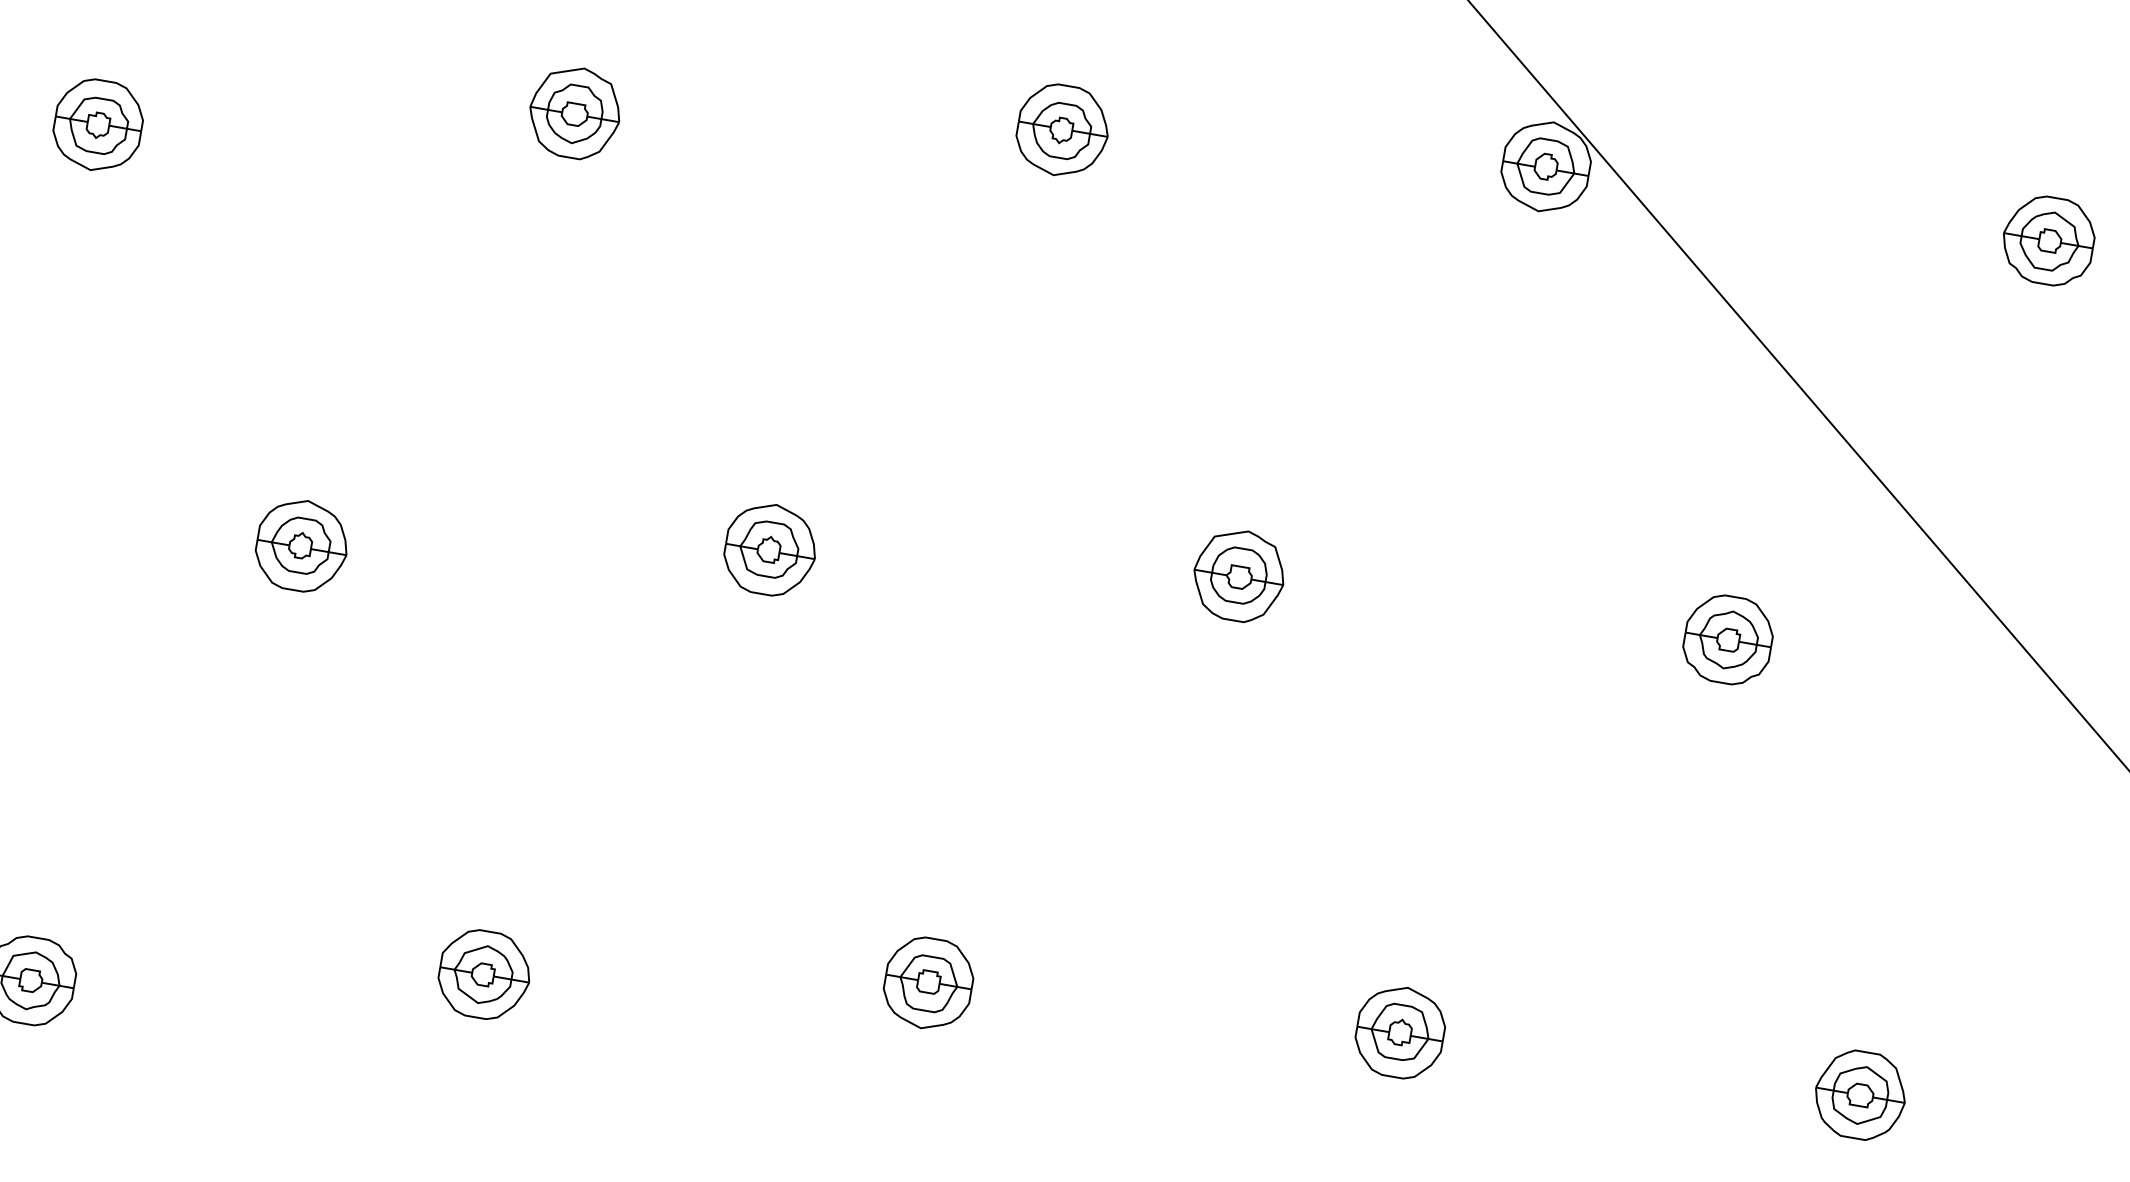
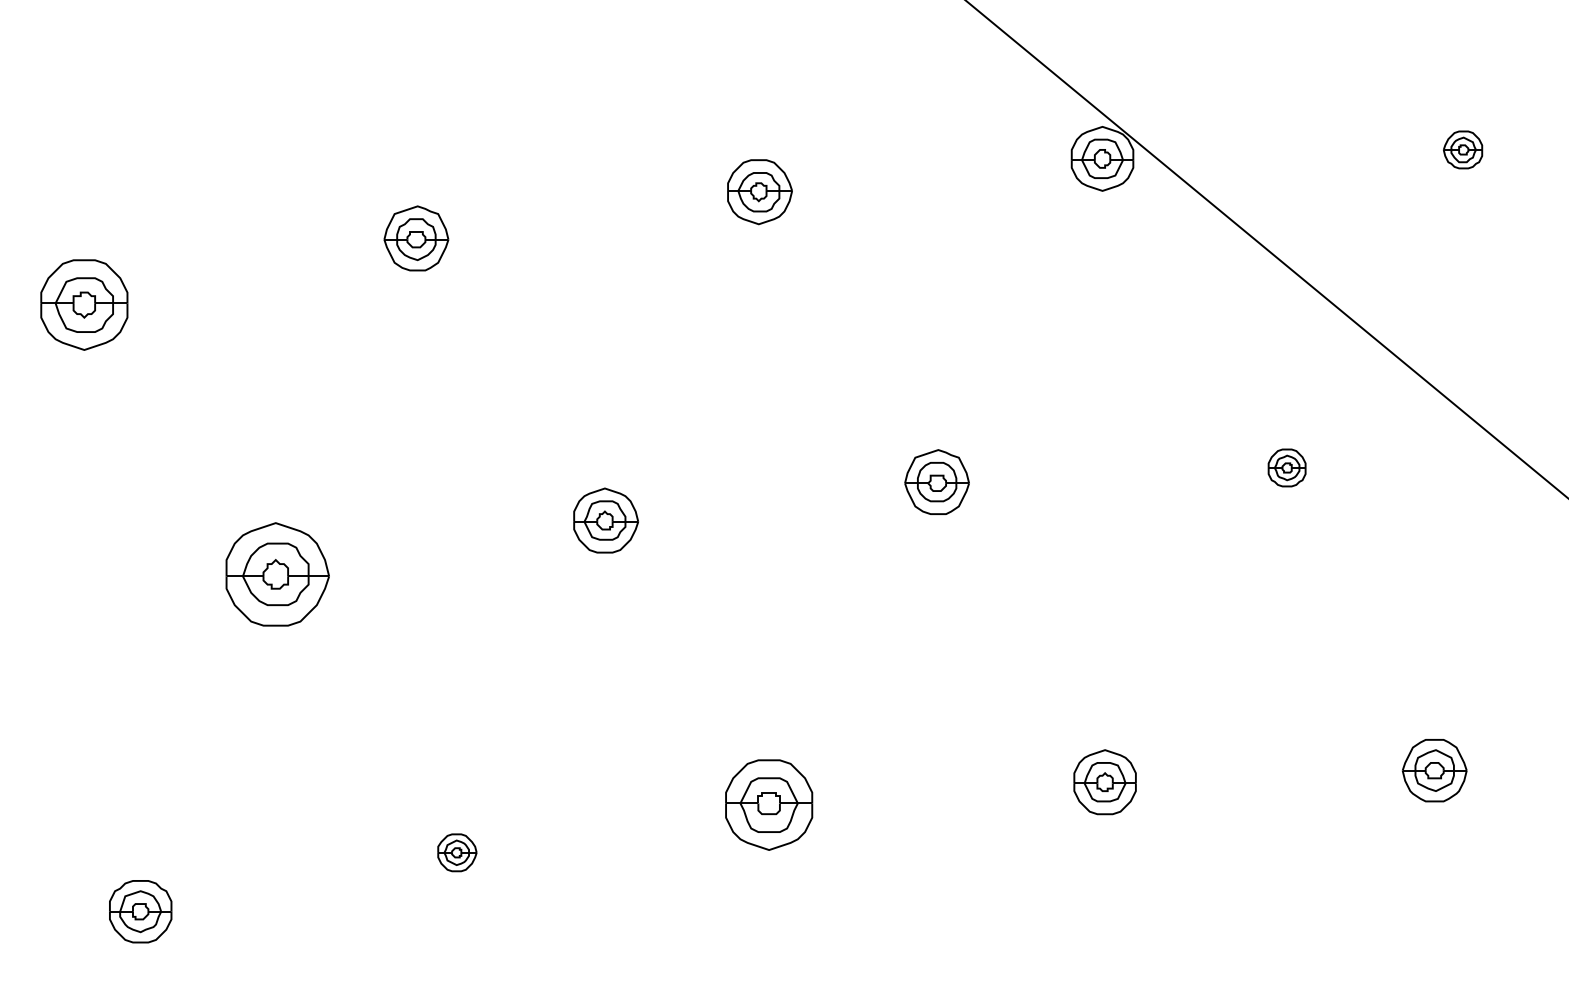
part: (97, 124) -> (83, 304), size x1.4
part: (2047, 240) -> (1462, 149), size x0.6
part: (301, 545) -> (277, 574), size x1.6
part: (1727, 639) -> (1286, 467), size x0.6
part: (484, 974) -> (457, 852), size x0.6
part: (927, 983) -> (768, 805), size x1.4

